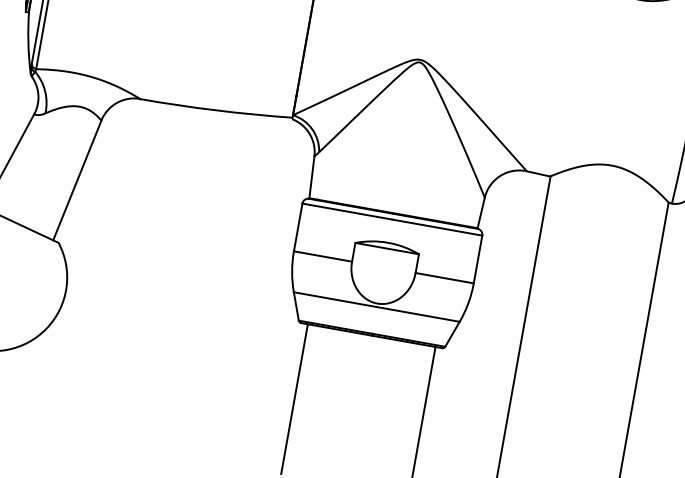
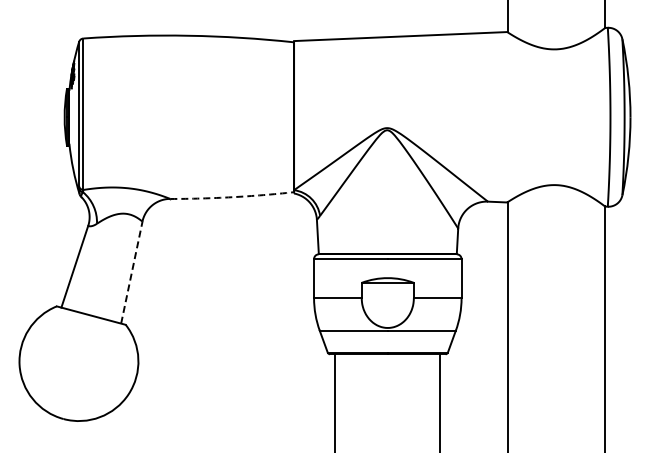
arc: (216, 110) -> (232, 197), solid -> dashed
line: (76, 180) -> (131, 272), solid -> dashed

